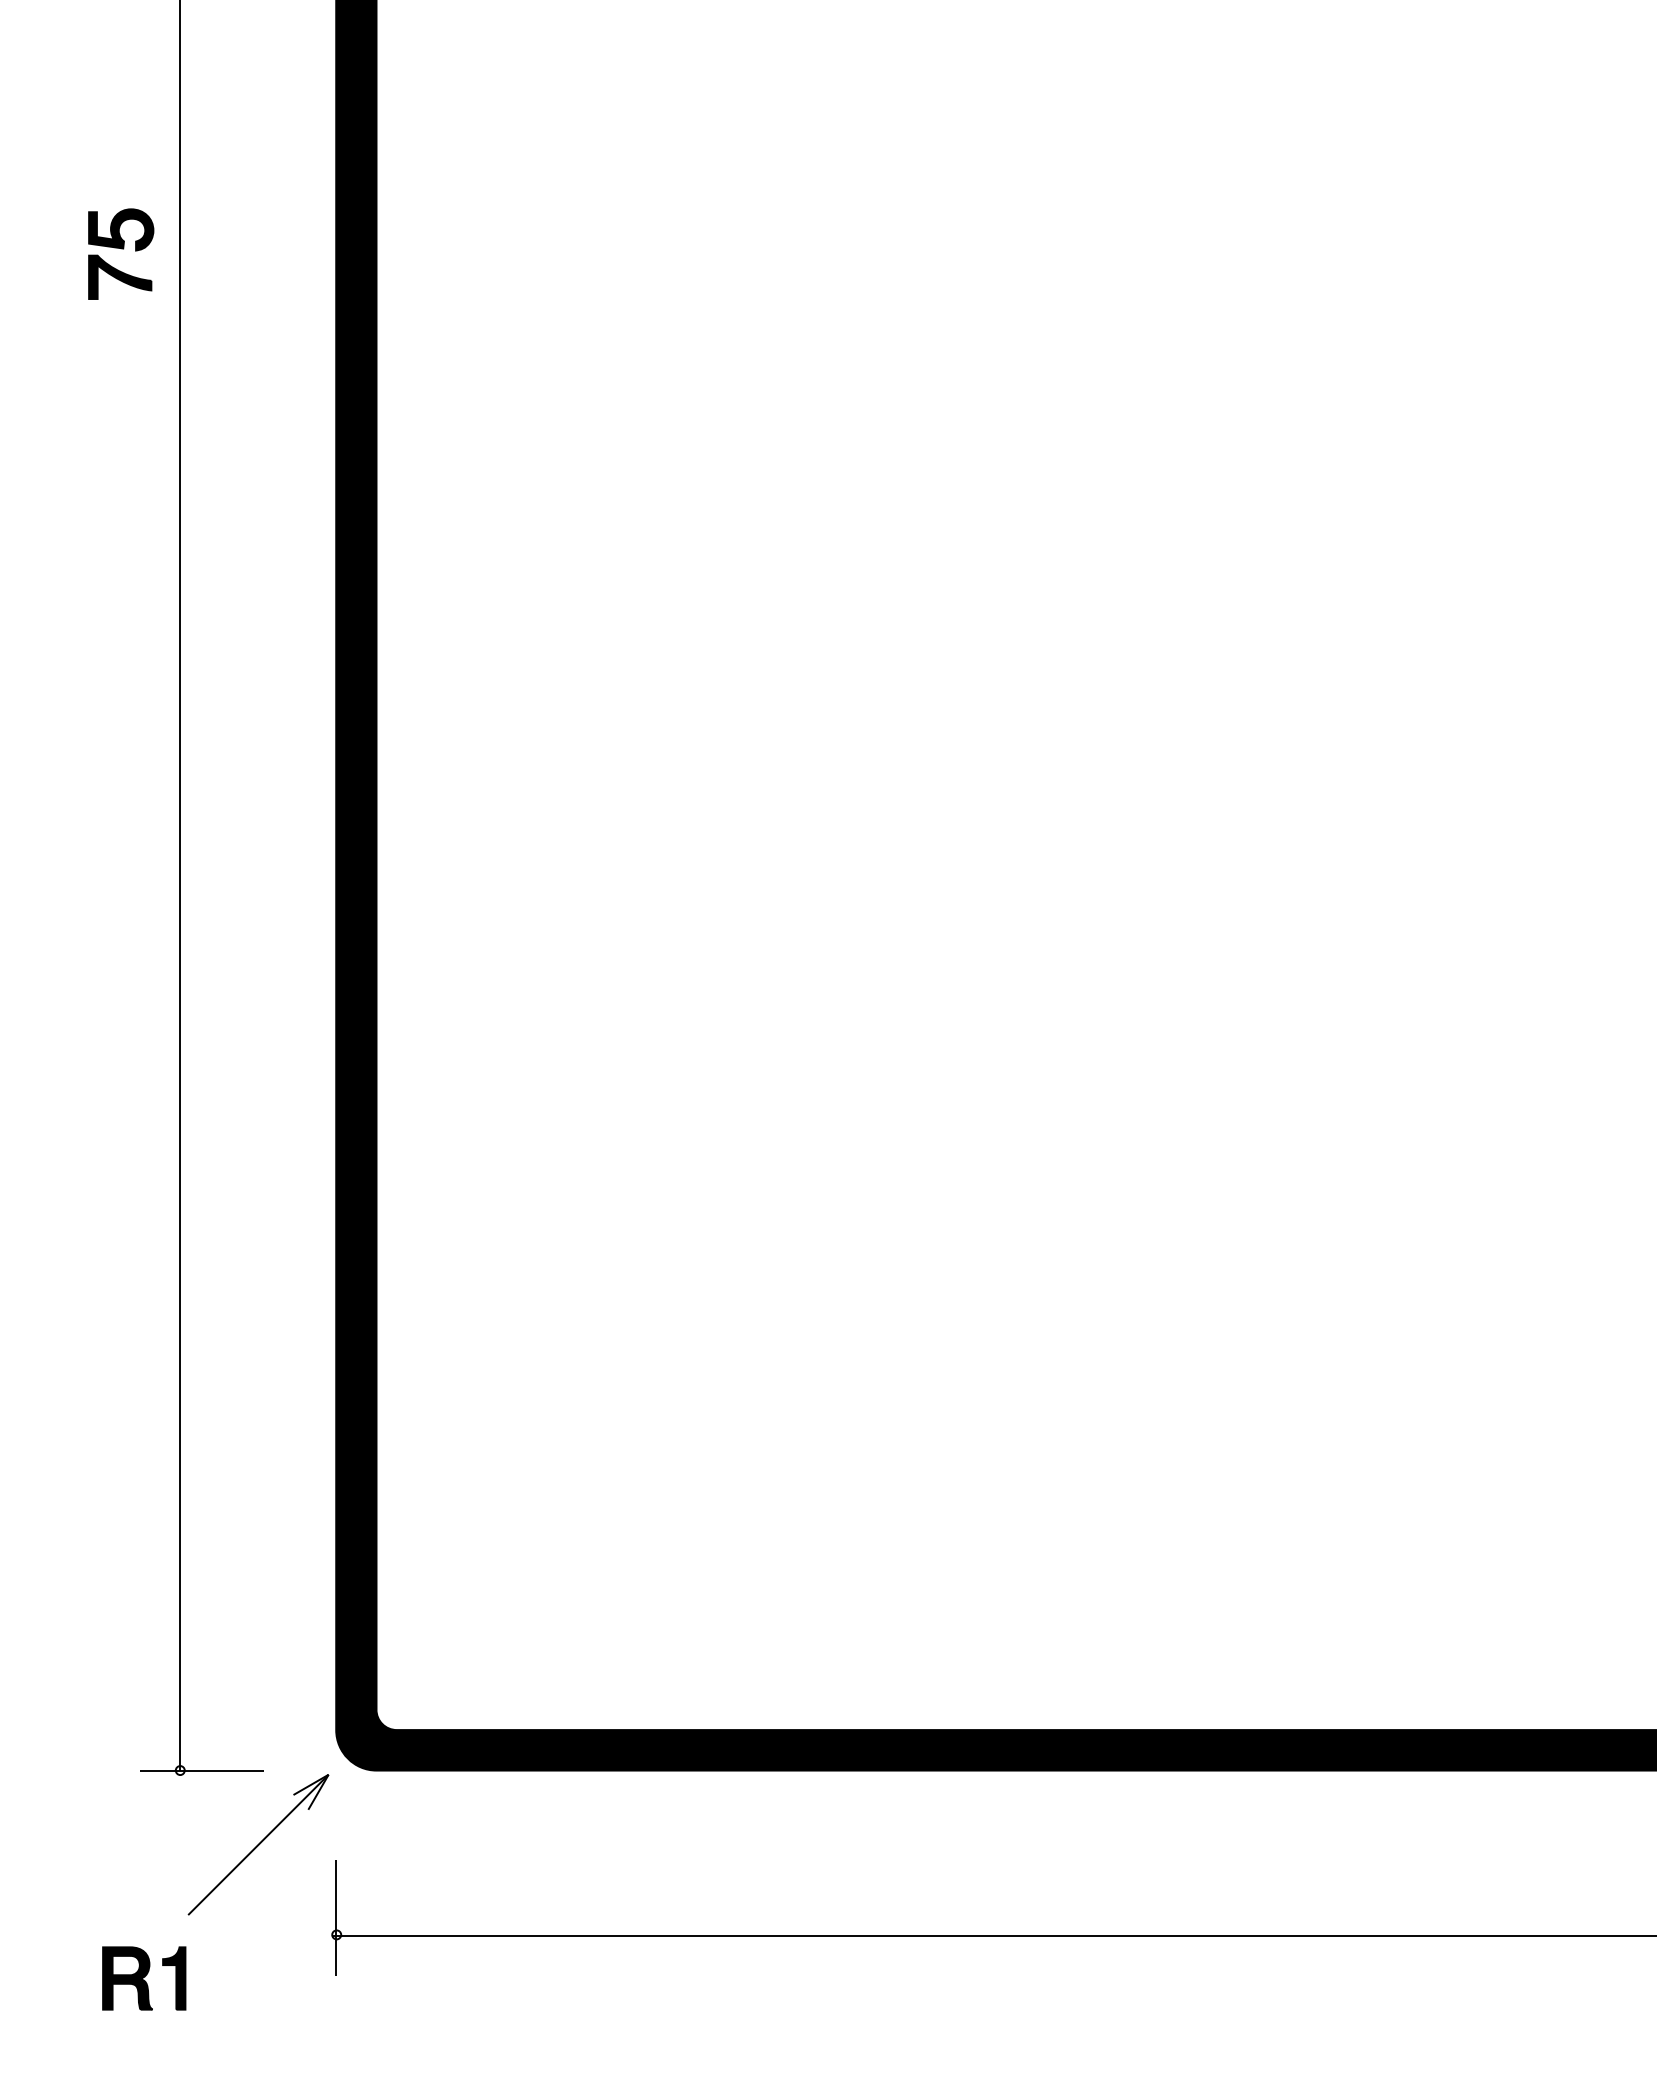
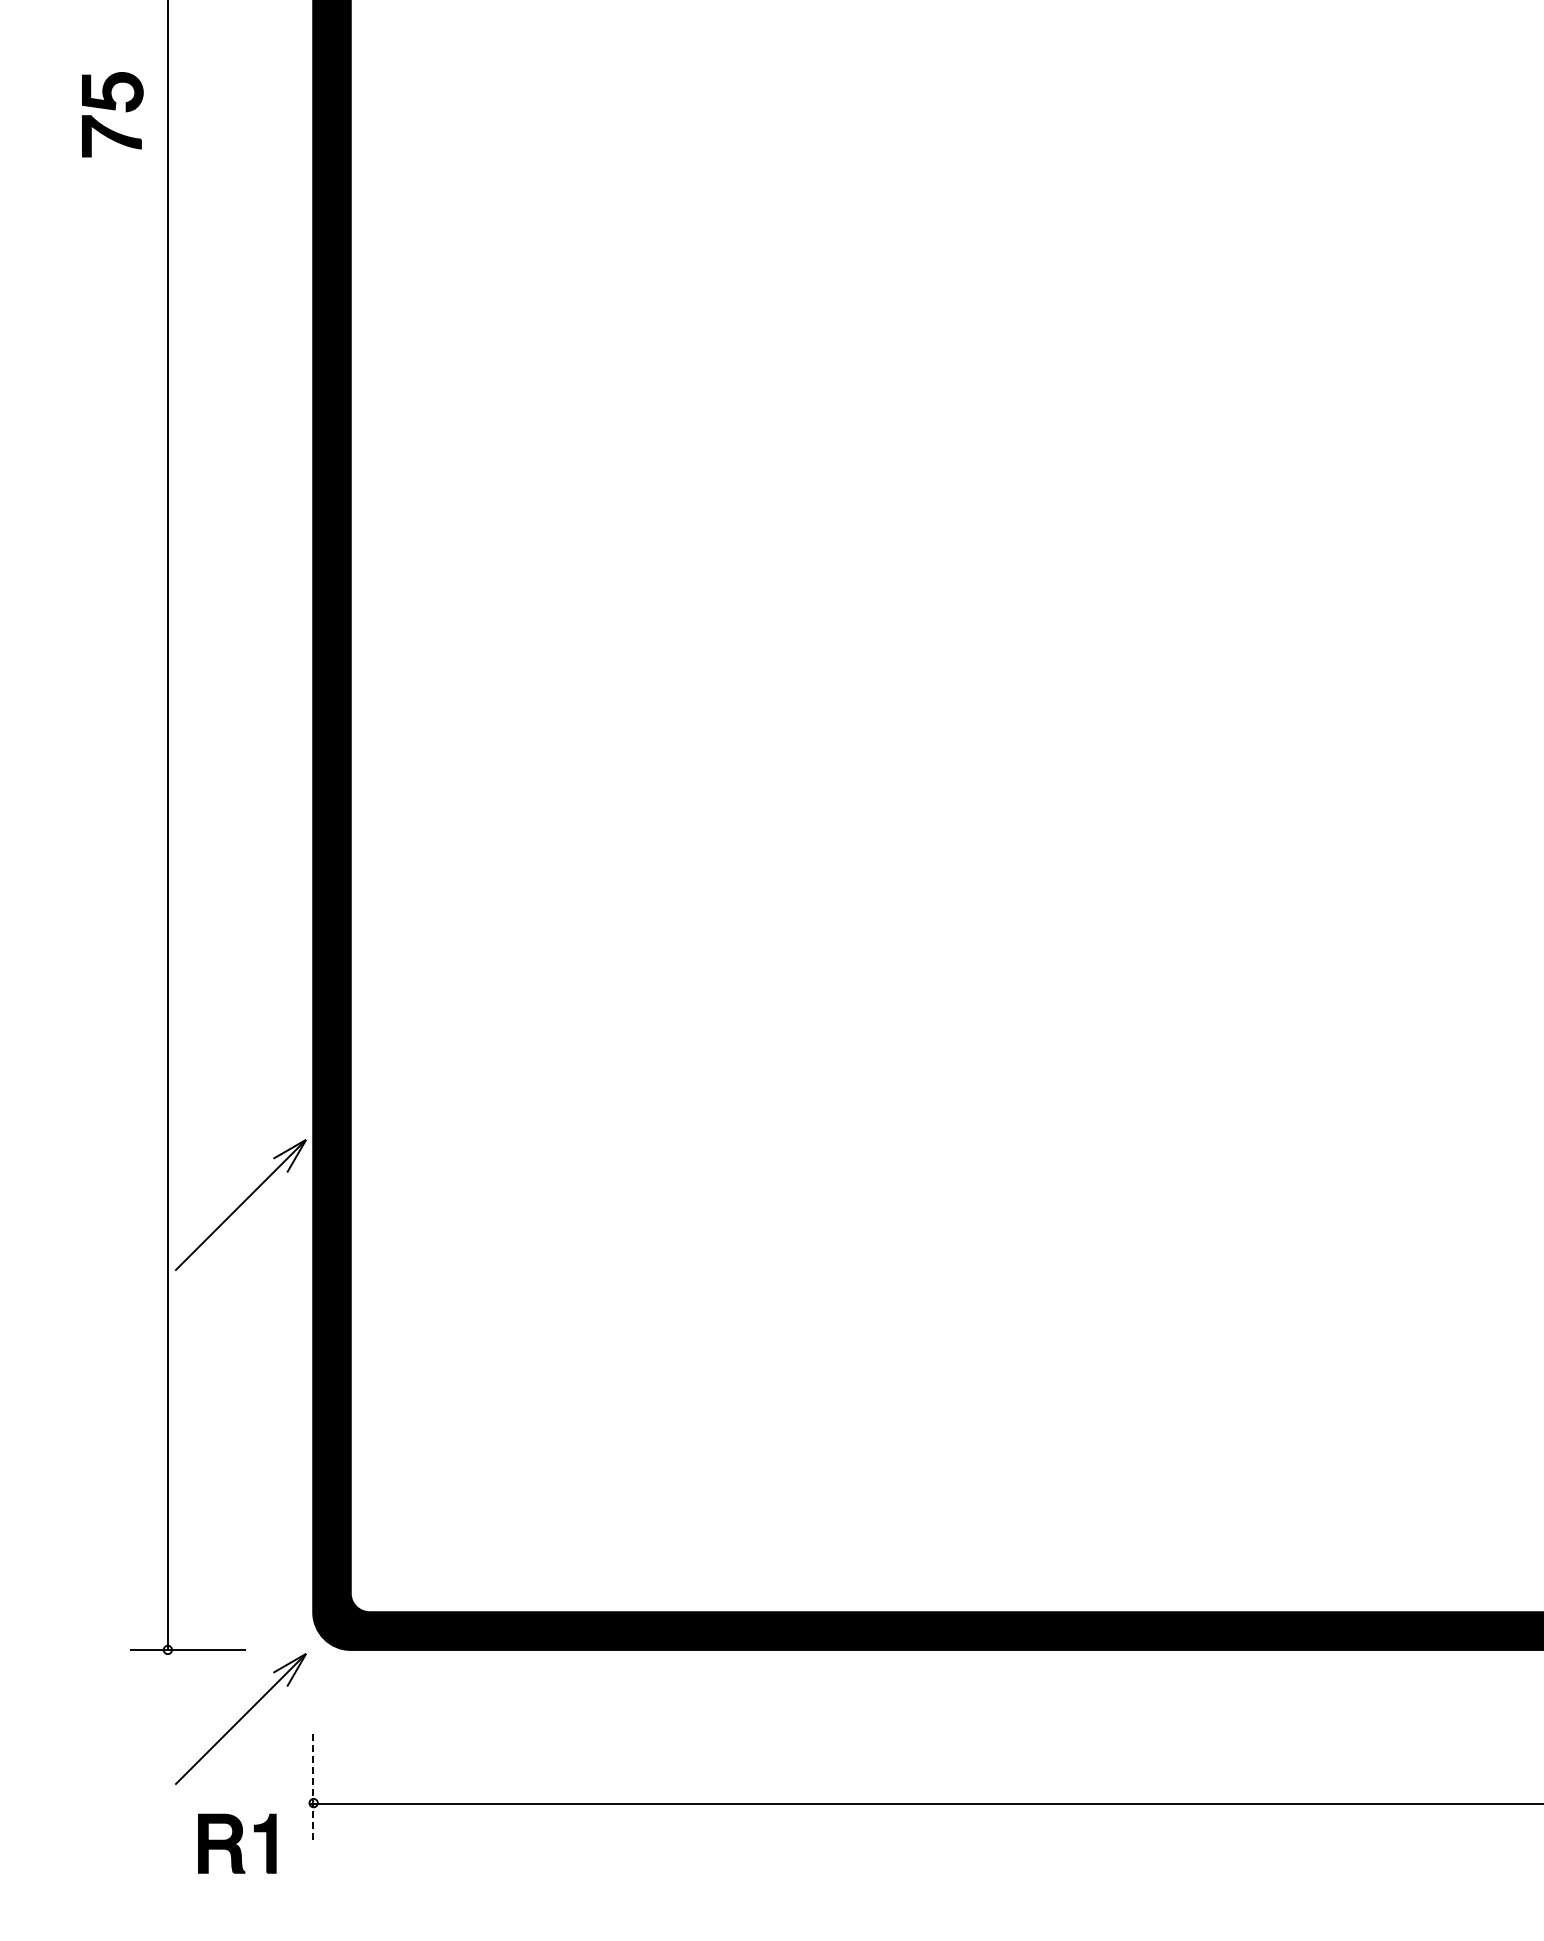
part: (120, 253) -> (112, 114), moved
part: (258, 1292) -> (240, 1204), added
line: (336, 1918) -> (313, 1787), solid -> dashed
part: (144, 1978) -> (237, 1843), moved

